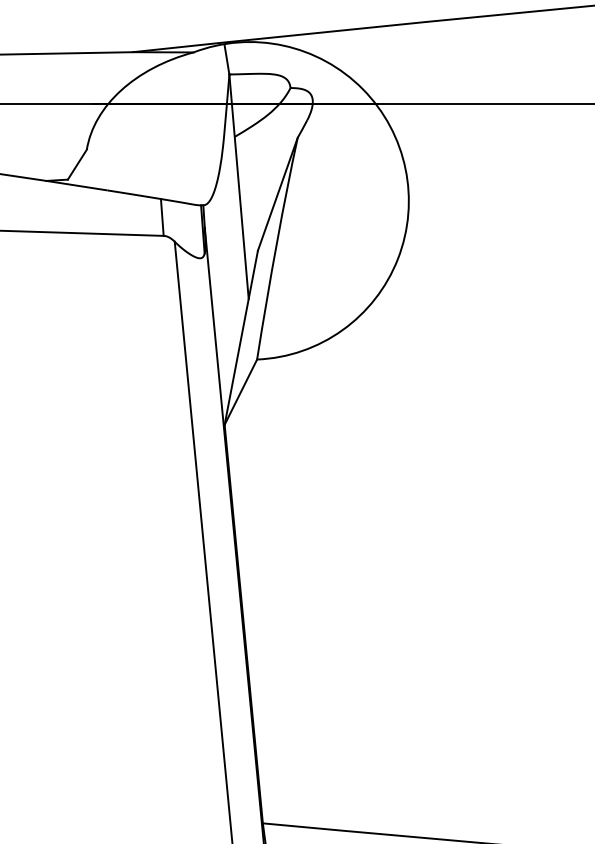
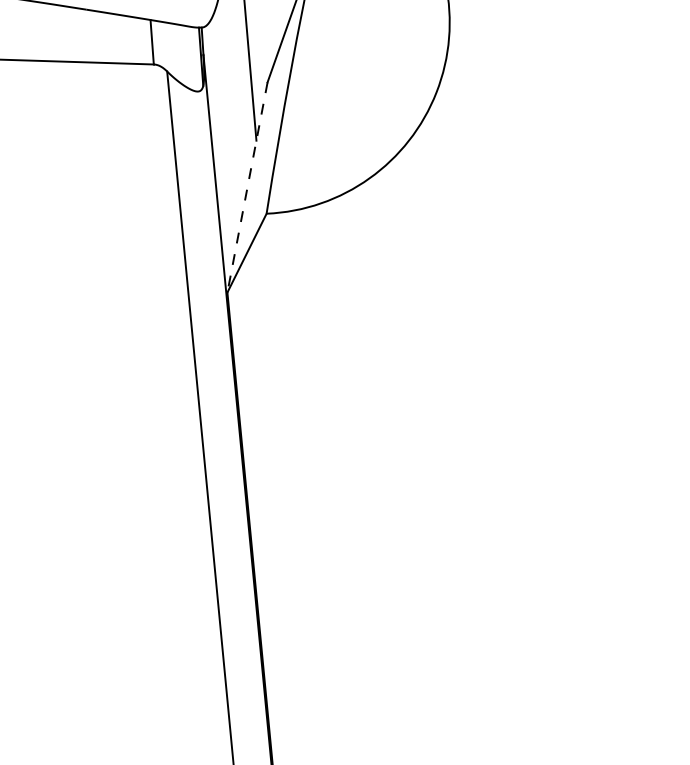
line: (241, 337) -> (247, 187), solid -> dashed

